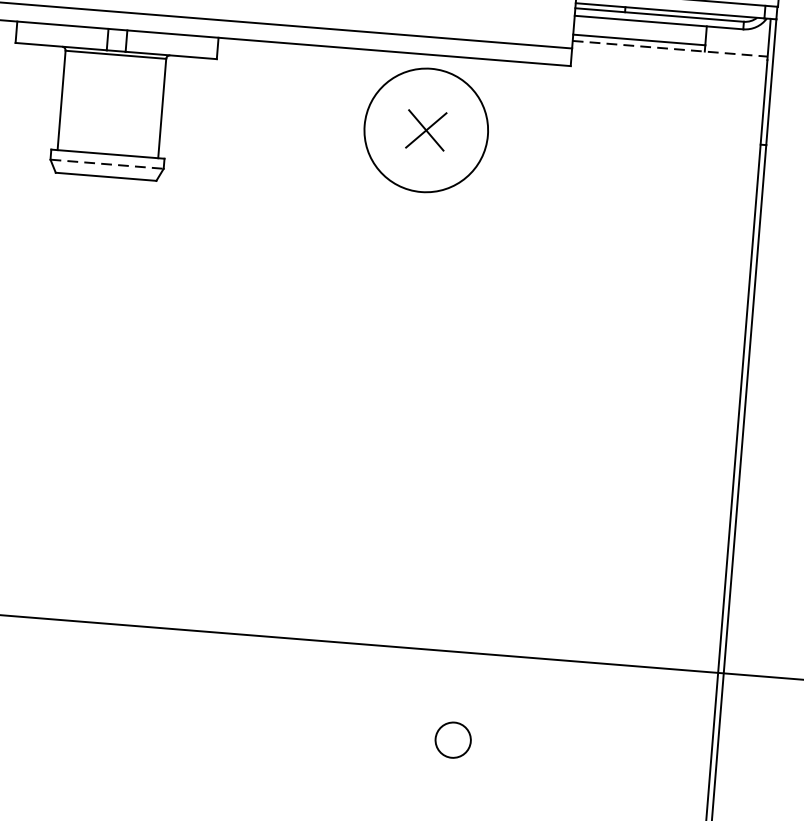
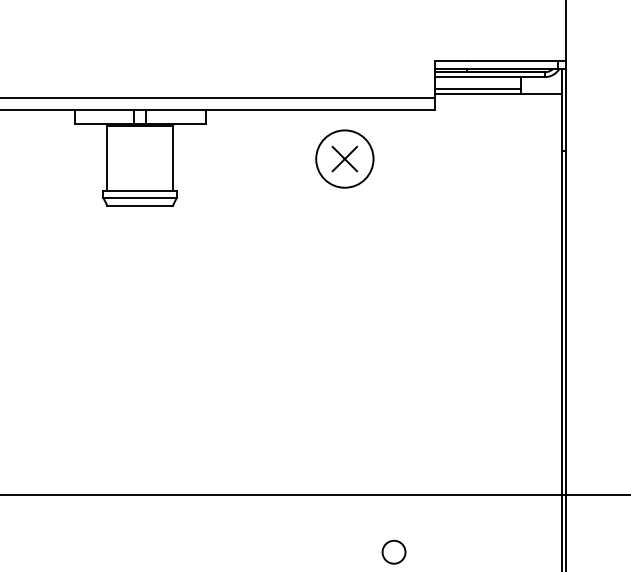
line: (670, 48) -> (498, 93), dashed -> solid
circle: (425, 129) -> (344, 158), size x0.71
line: (107, 164) -> (140, 197), dashed -> solid

